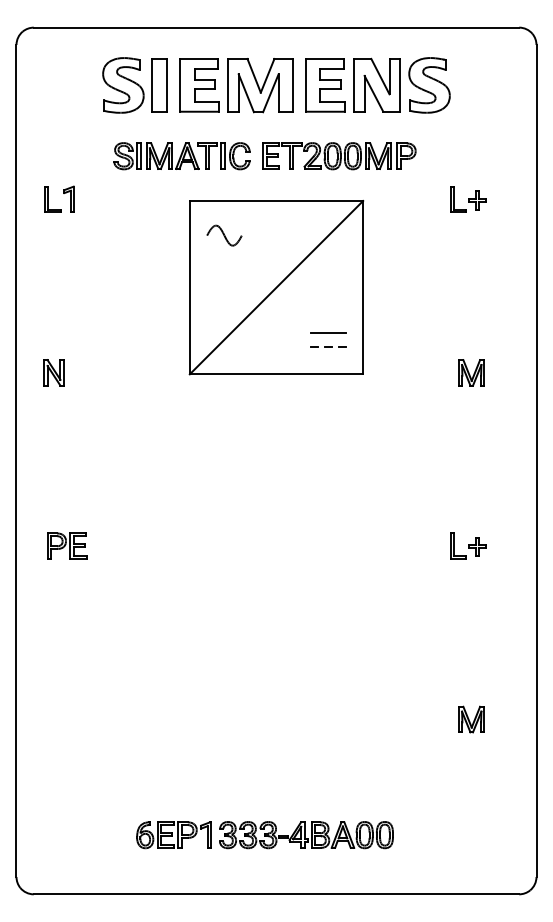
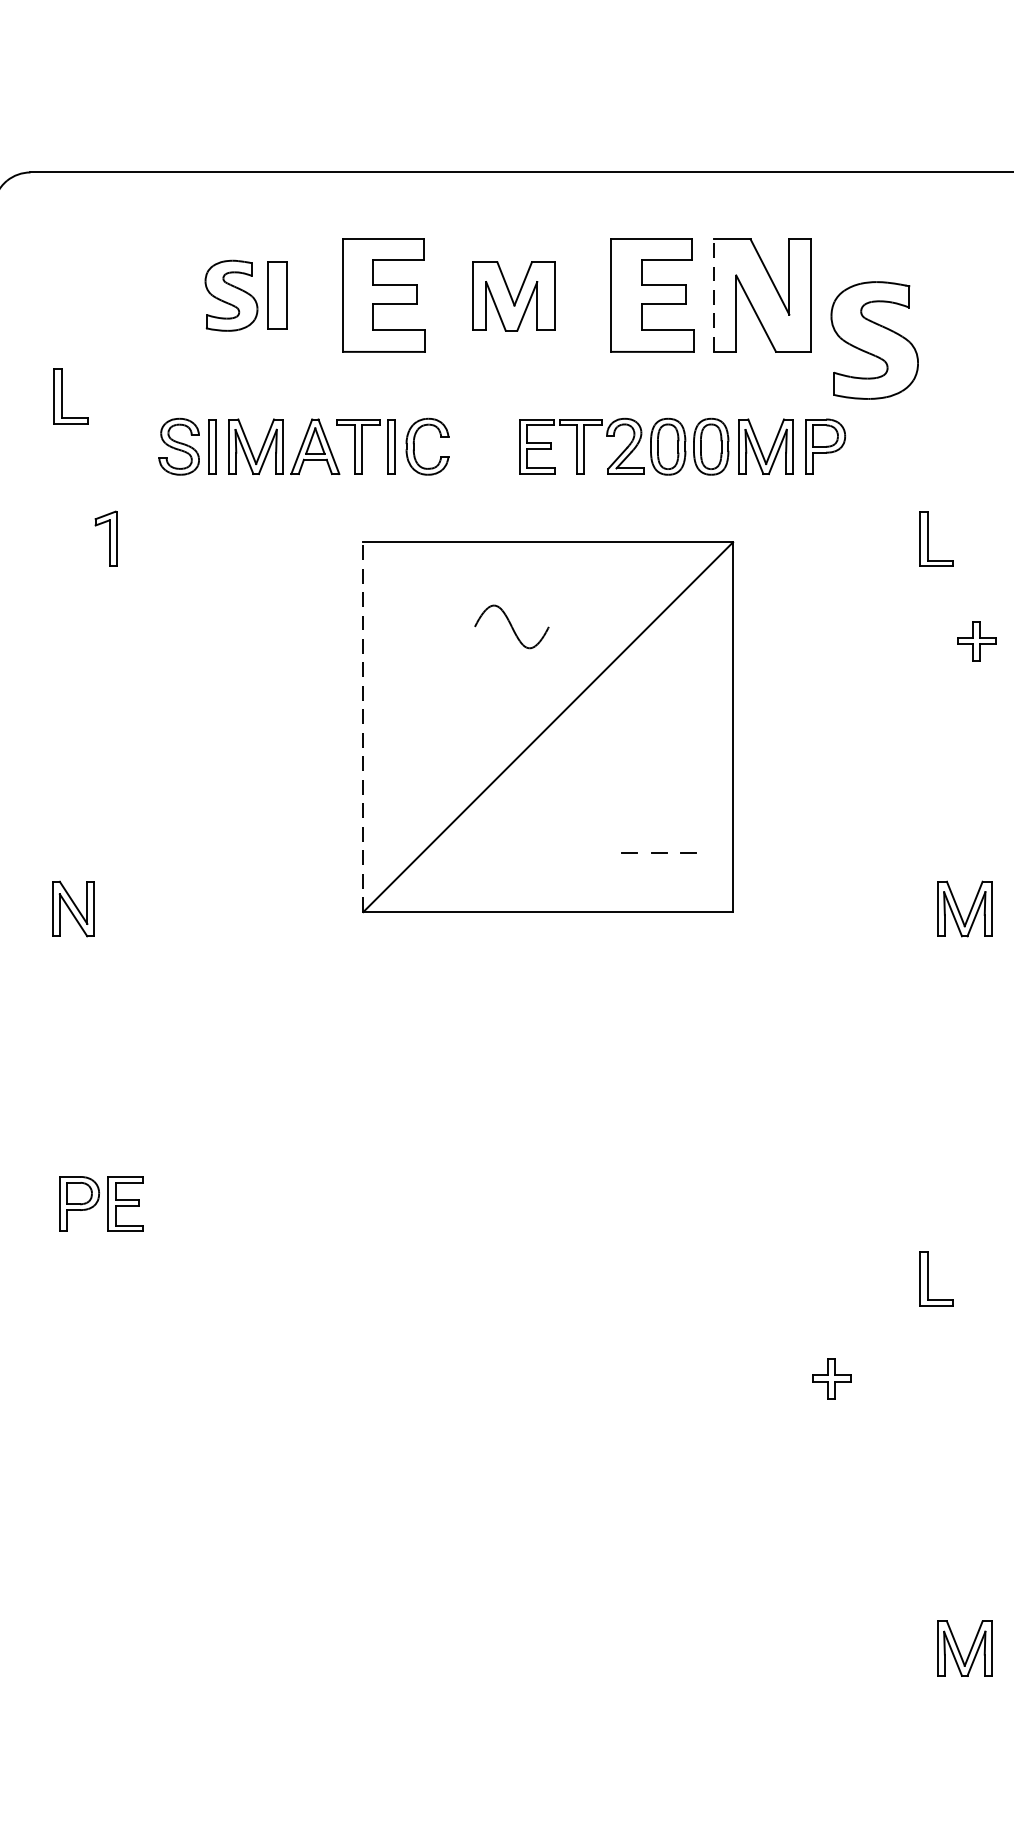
line: (354, 84) -> (714, 293), solid -> dashed
part: (134, 85) -> (245, 295), size x0.6
part: (260, 85) -> (514, 295), size x0.6
part: (429, 85) -> (874, 340), moved
part: (181, 156) -> (302, 447), moved
part: (52, 199) -> (70, 396), moved
part: (477, 200) -> (977, 641), moved
part: (224, 235) -> (511, 626), moved
line: (189, 287) -> (362, 726), solid -> dashed
line: (328, 332) -> (659, 822), removed
part: (67, 545) -> (102, 1202), moved
part: (477, 546) -> (831, 1377), moved

